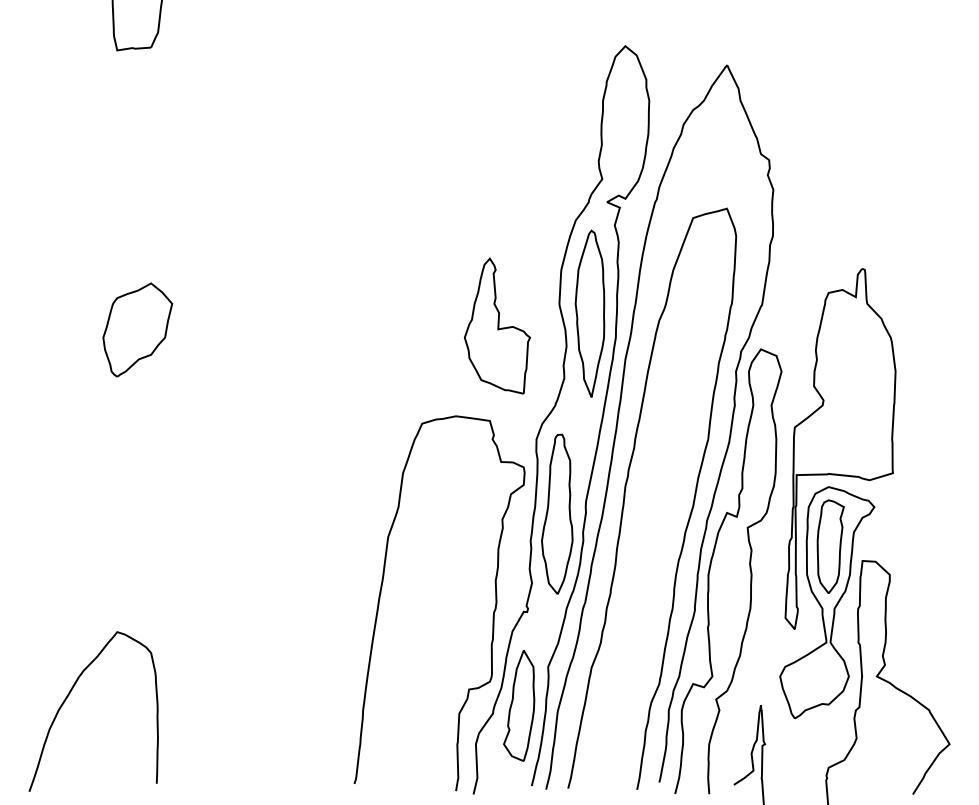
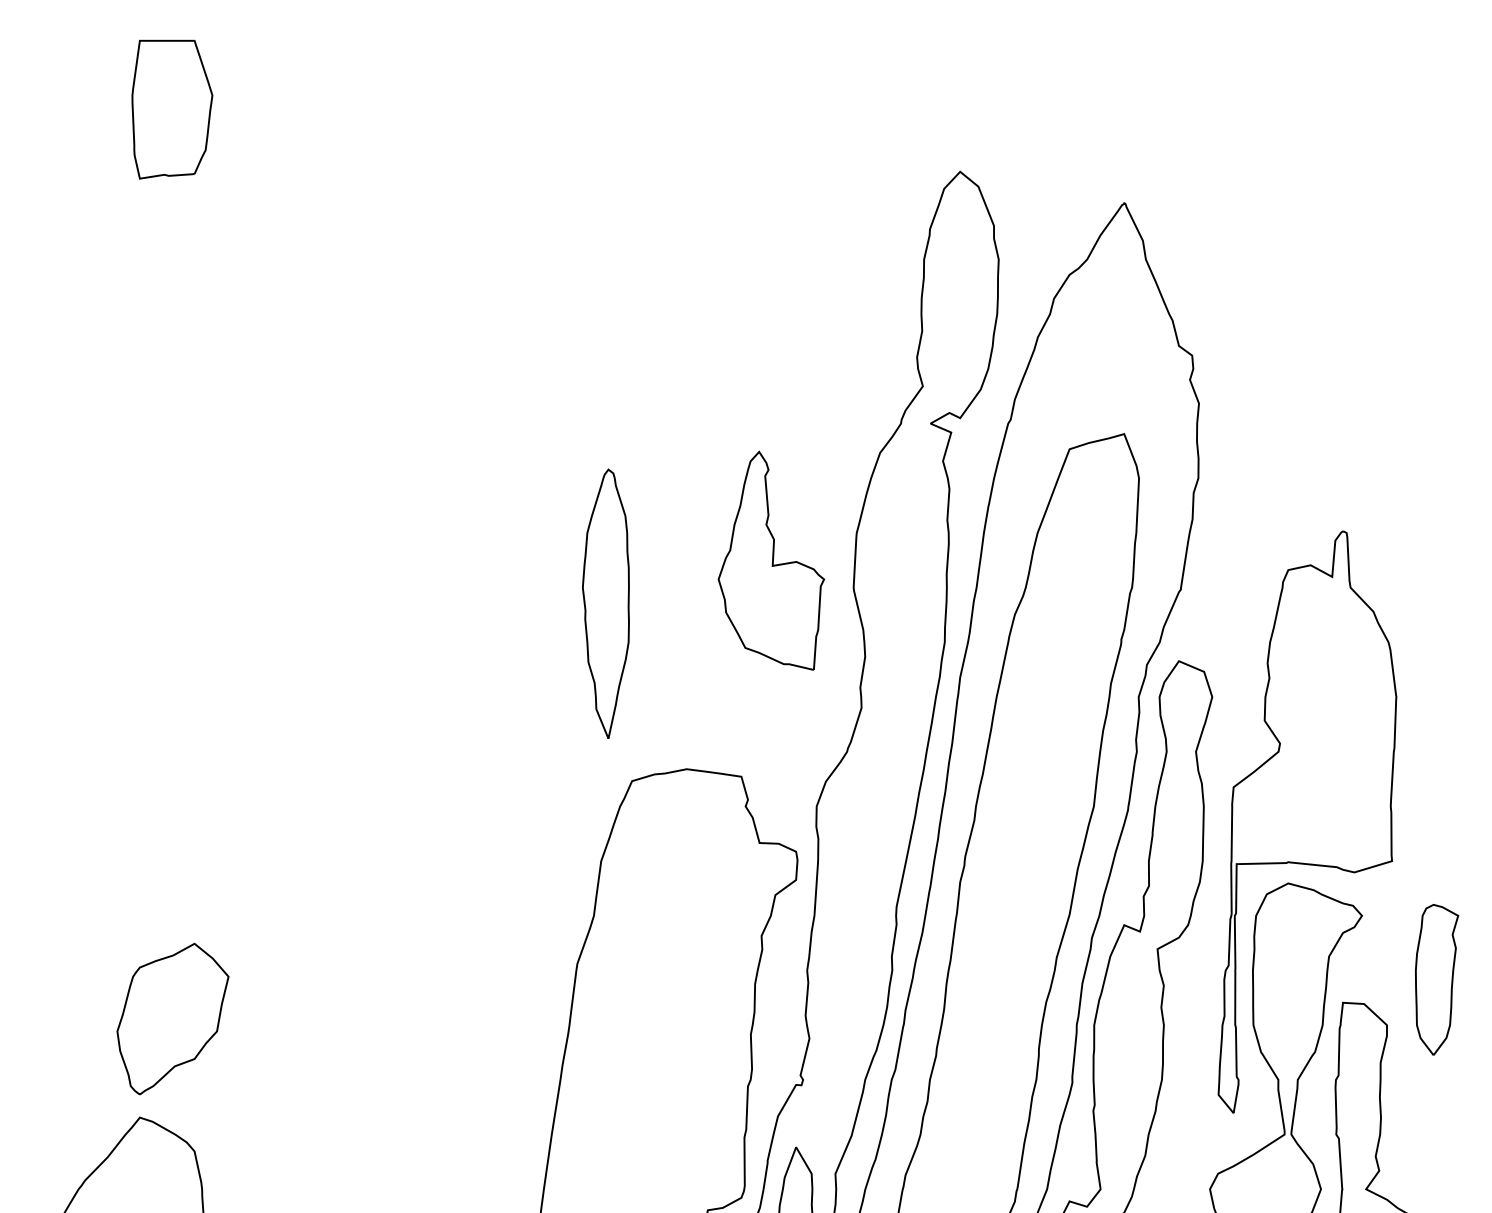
part: (589, 313) -> (605, 603), moved
part: (497, 325) -> (771, 559), moved
part: (137, 329) -> (172, 1018), moved
part: (557, 513) -> (850, 926), removed
part: (830, 546) -> (1436, 979), moved

